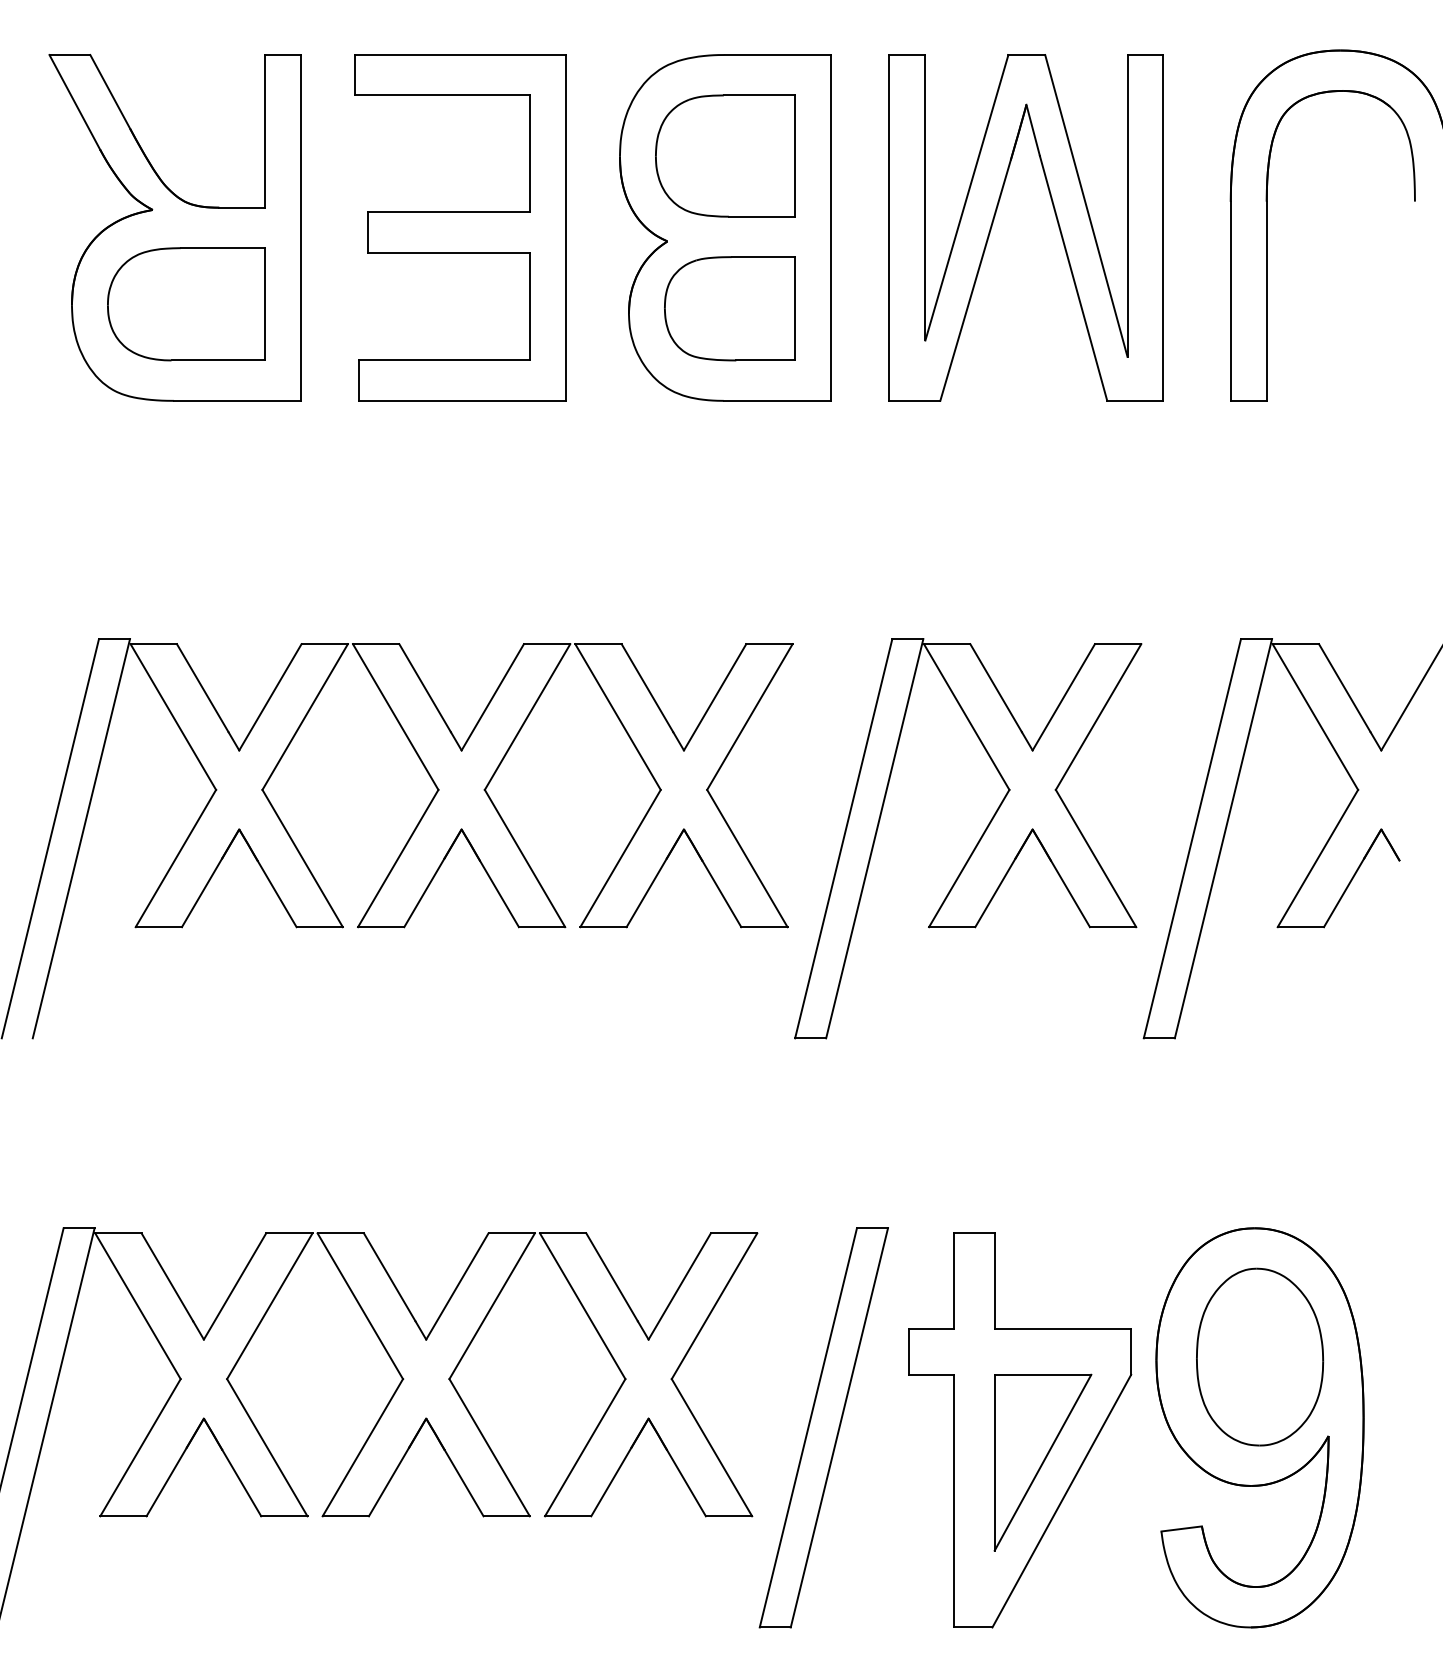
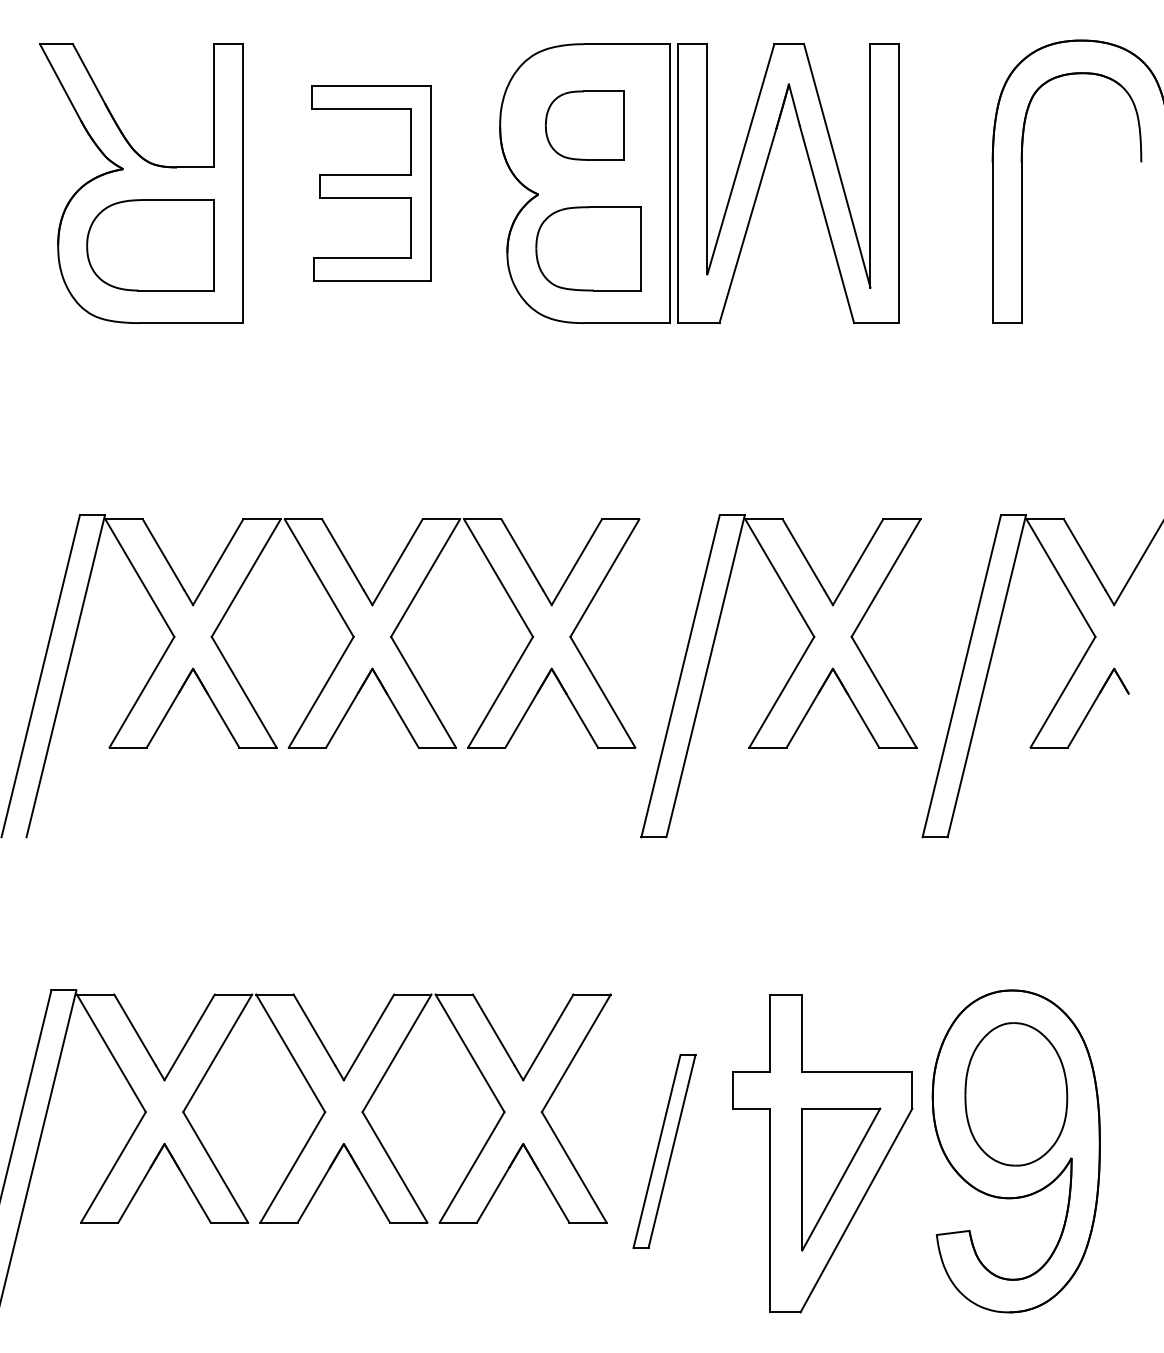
part: (724, 155) -> (584, 125), size x0.7
part: (1055, 219) -> (812, 176), moved
part: (460, 227) -> (371, 183), size x0.7
part: (823, 1427) -> (664, 1151), size x0.6

